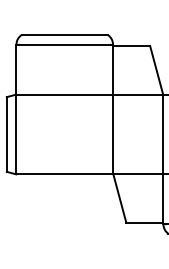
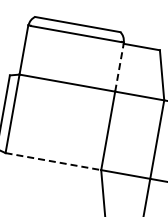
line: (113, 69) -> (119, 66), solid -> dashed
line: (64, 174) -> (53, 161), solid -> dashed

